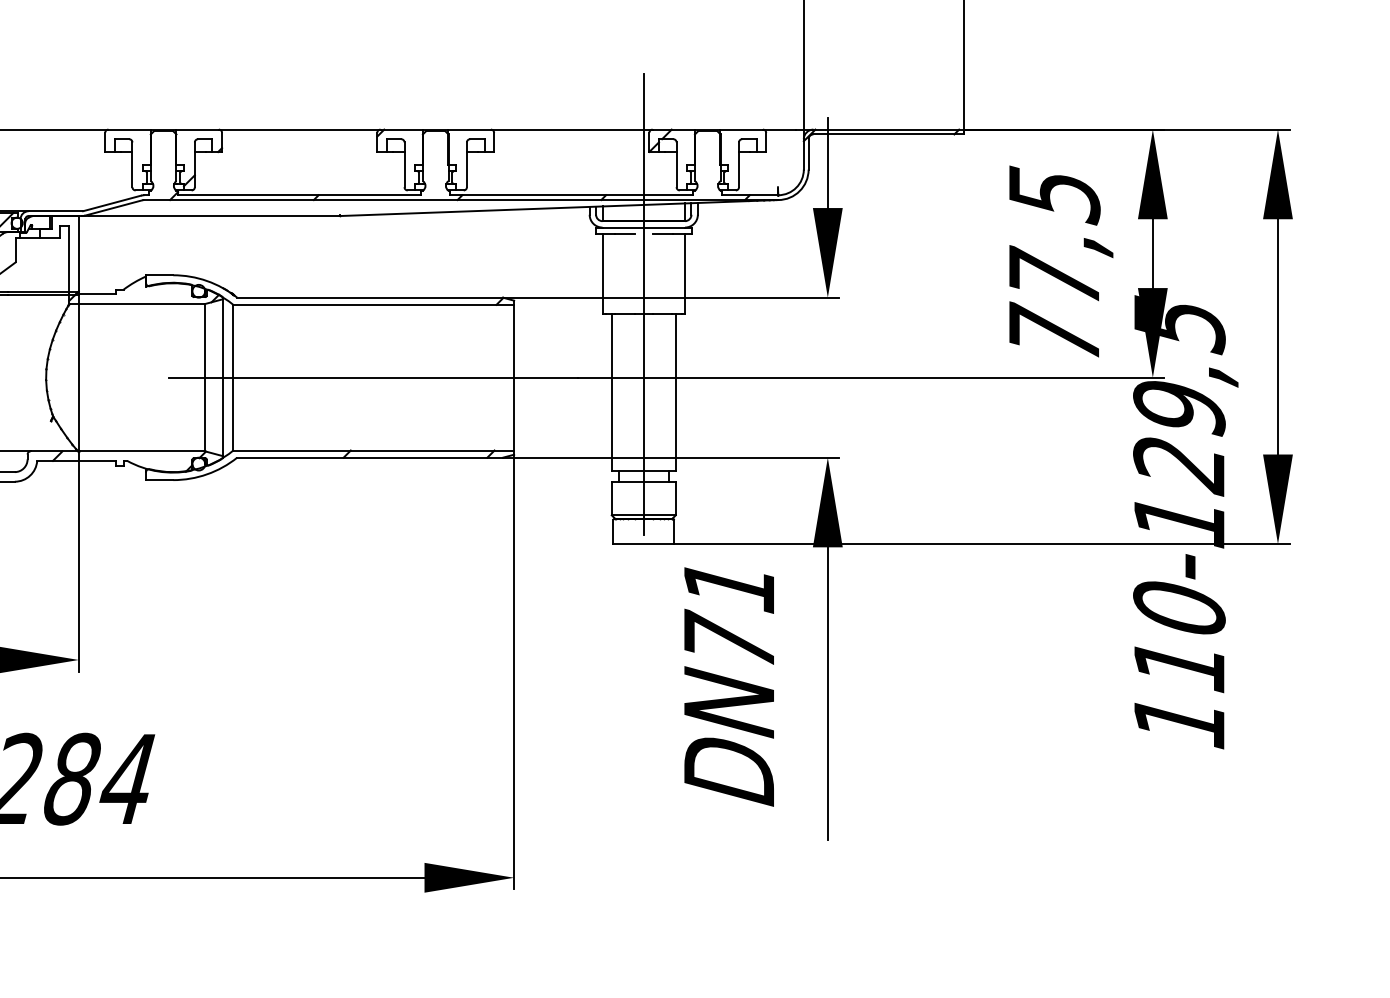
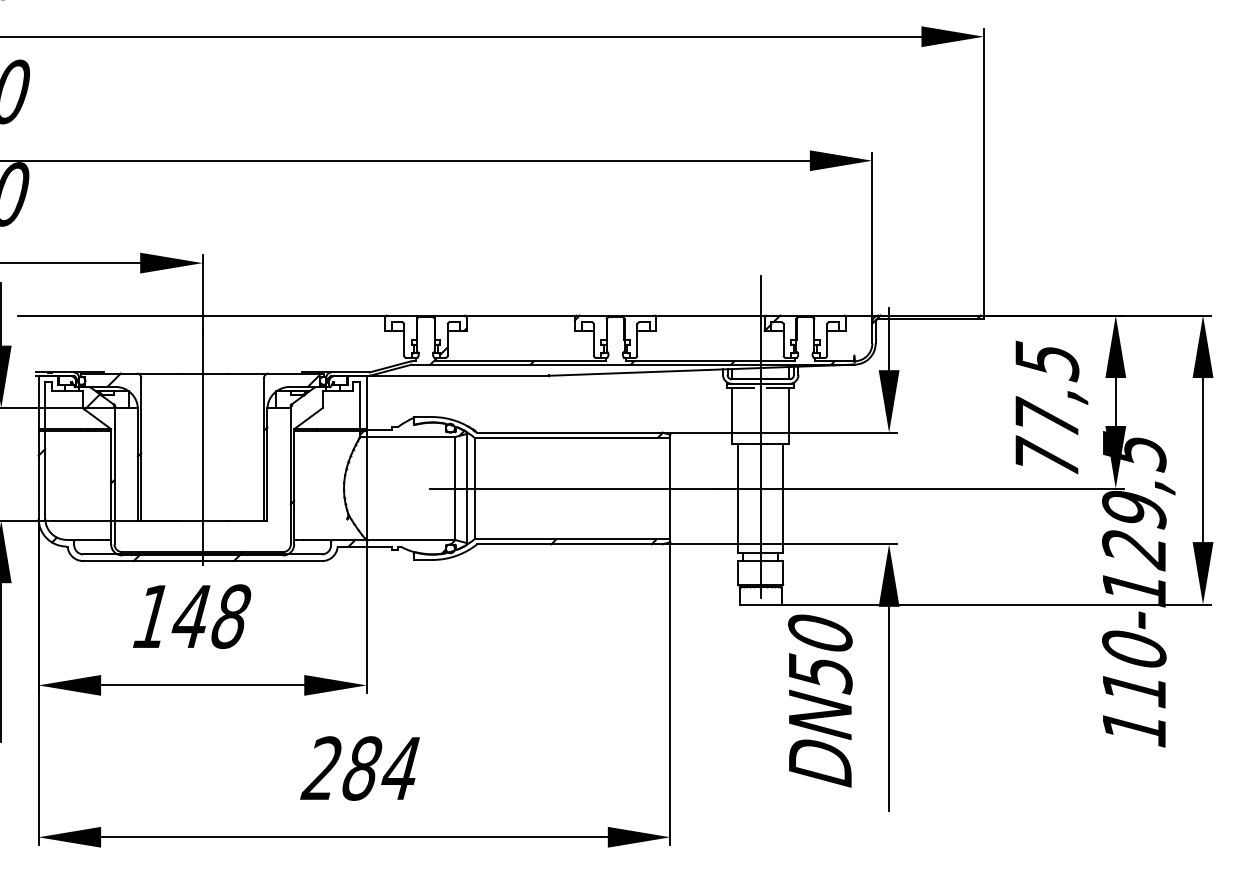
text: (729, 615) -> (820, 654), DN71 -> DN50

